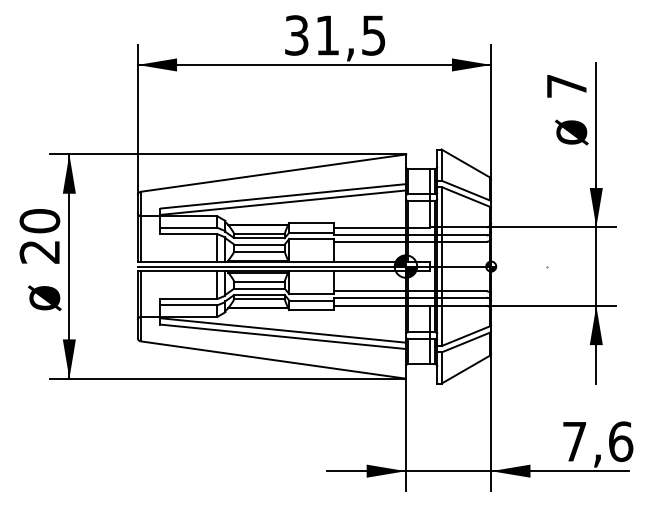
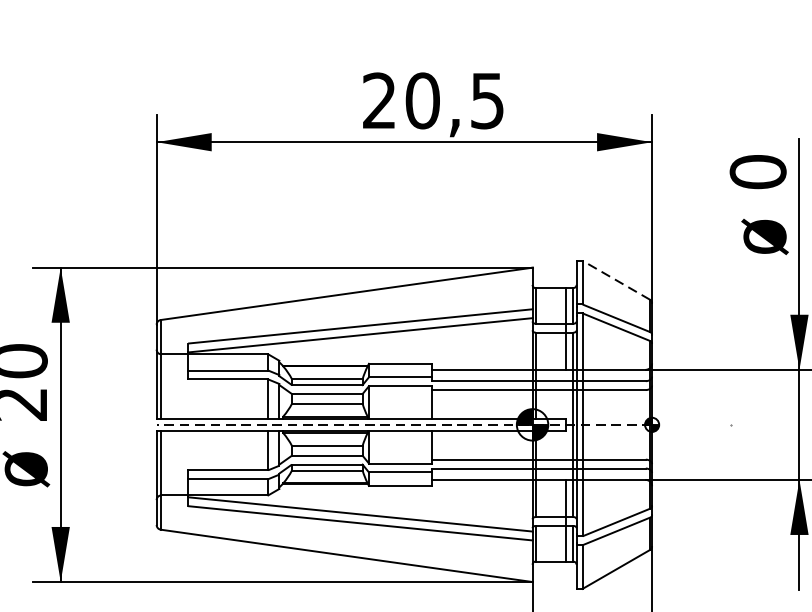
text: (312, 35) -> (401, 100), 31,5 -> 20,5
text: (566, 86) -> (757, 172), 7 -> 0
line: (465, 163) -> (616, 280), solid -> dashed
line: (314, 266) -> (404, 424), solid -> dashed

